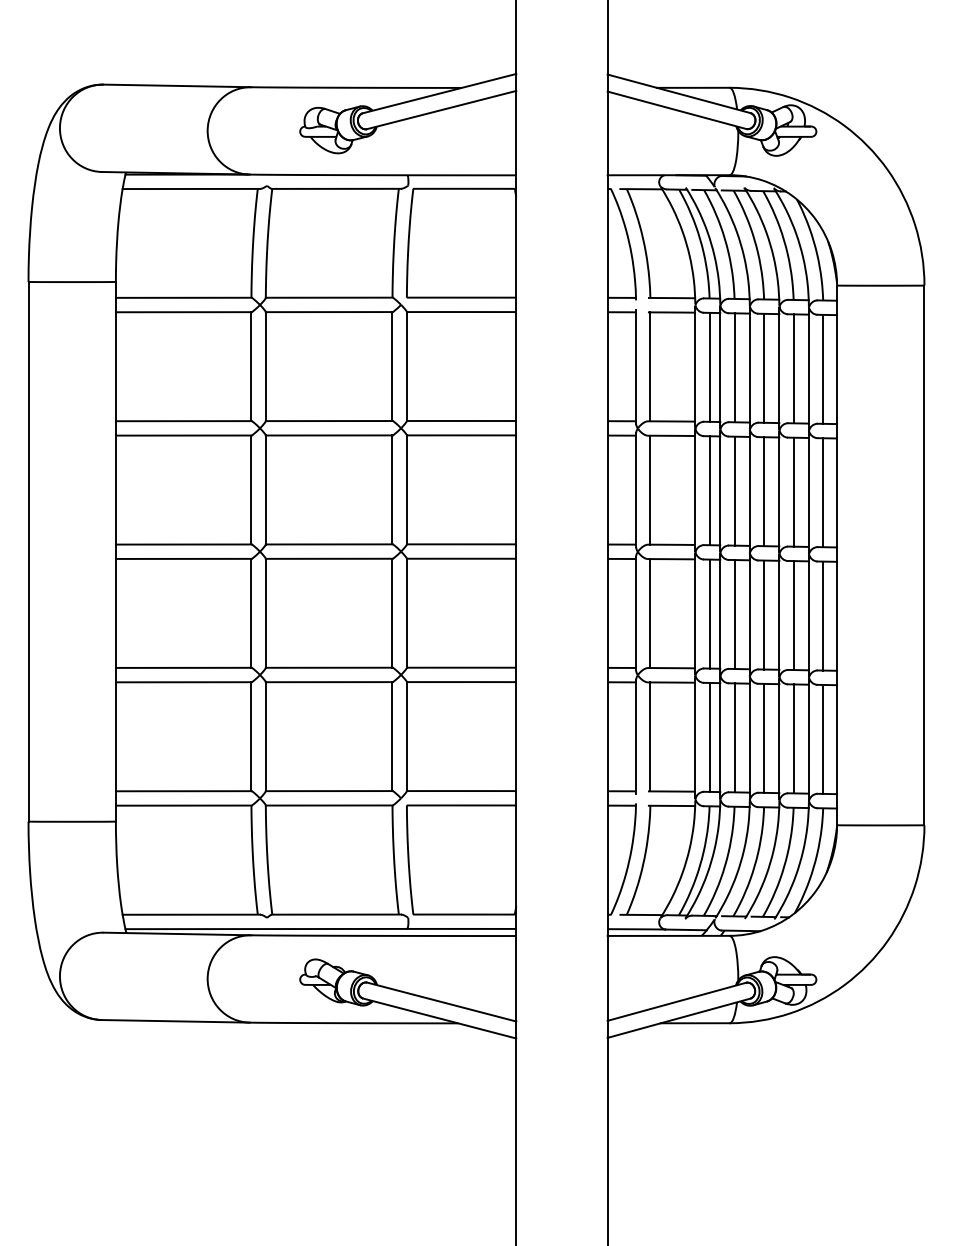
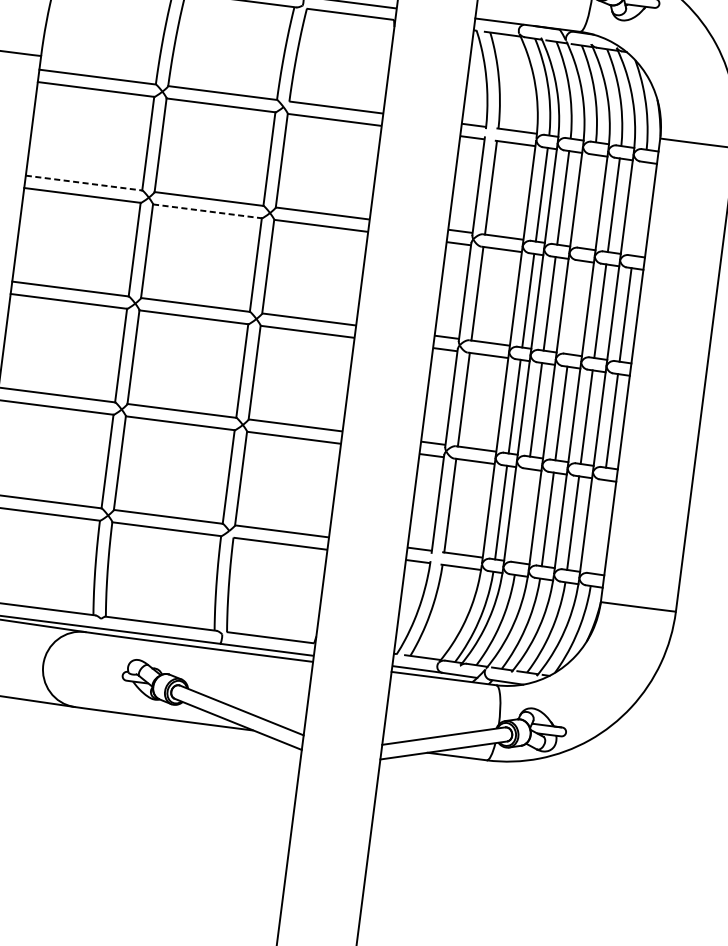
line: (764, 367) -> (588, 200), removed
line: (823, 368) -> (639, 208), removed
line: (183, 421) -> (83, 183), solid -> dashed
line: (329, 435) -> (207, 211), solid -> dashed
line: (764, 491) -> (575, 307), removed
line: (734, 737) -> (522, 515), removed
line: (823, 738) -> (598, 526), removed

